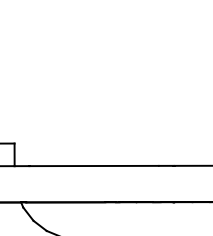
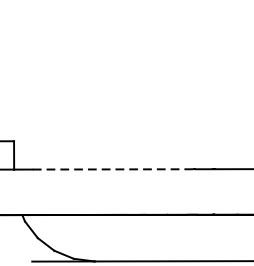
line: (94, 166) -> (114, 170), solid -> dashed

